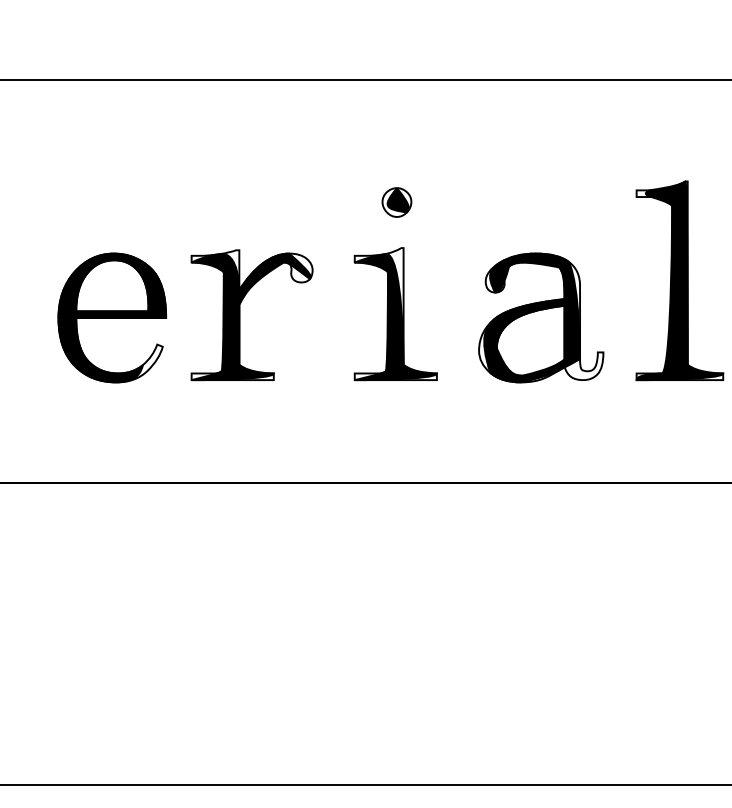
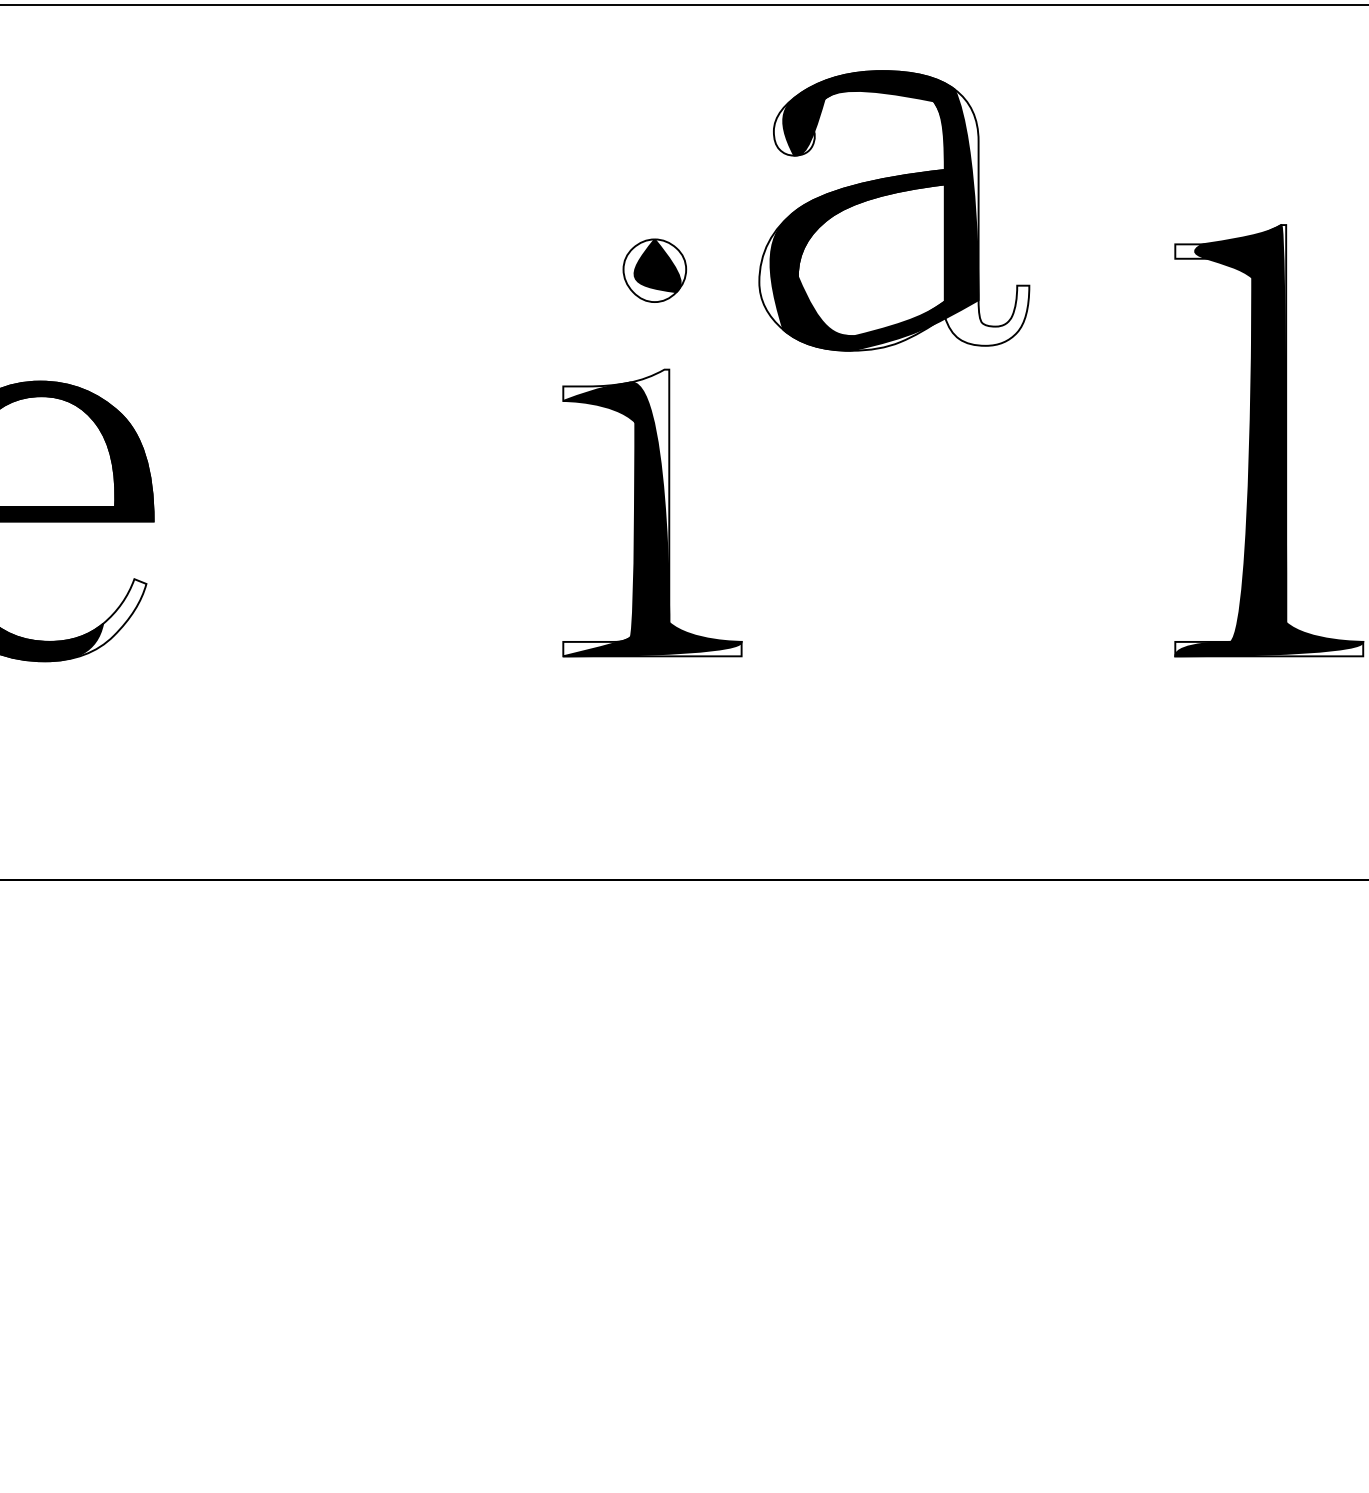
part: (240, 315) -> (315, 516), removed
part: (541, 317) -> (894, 209), moved

